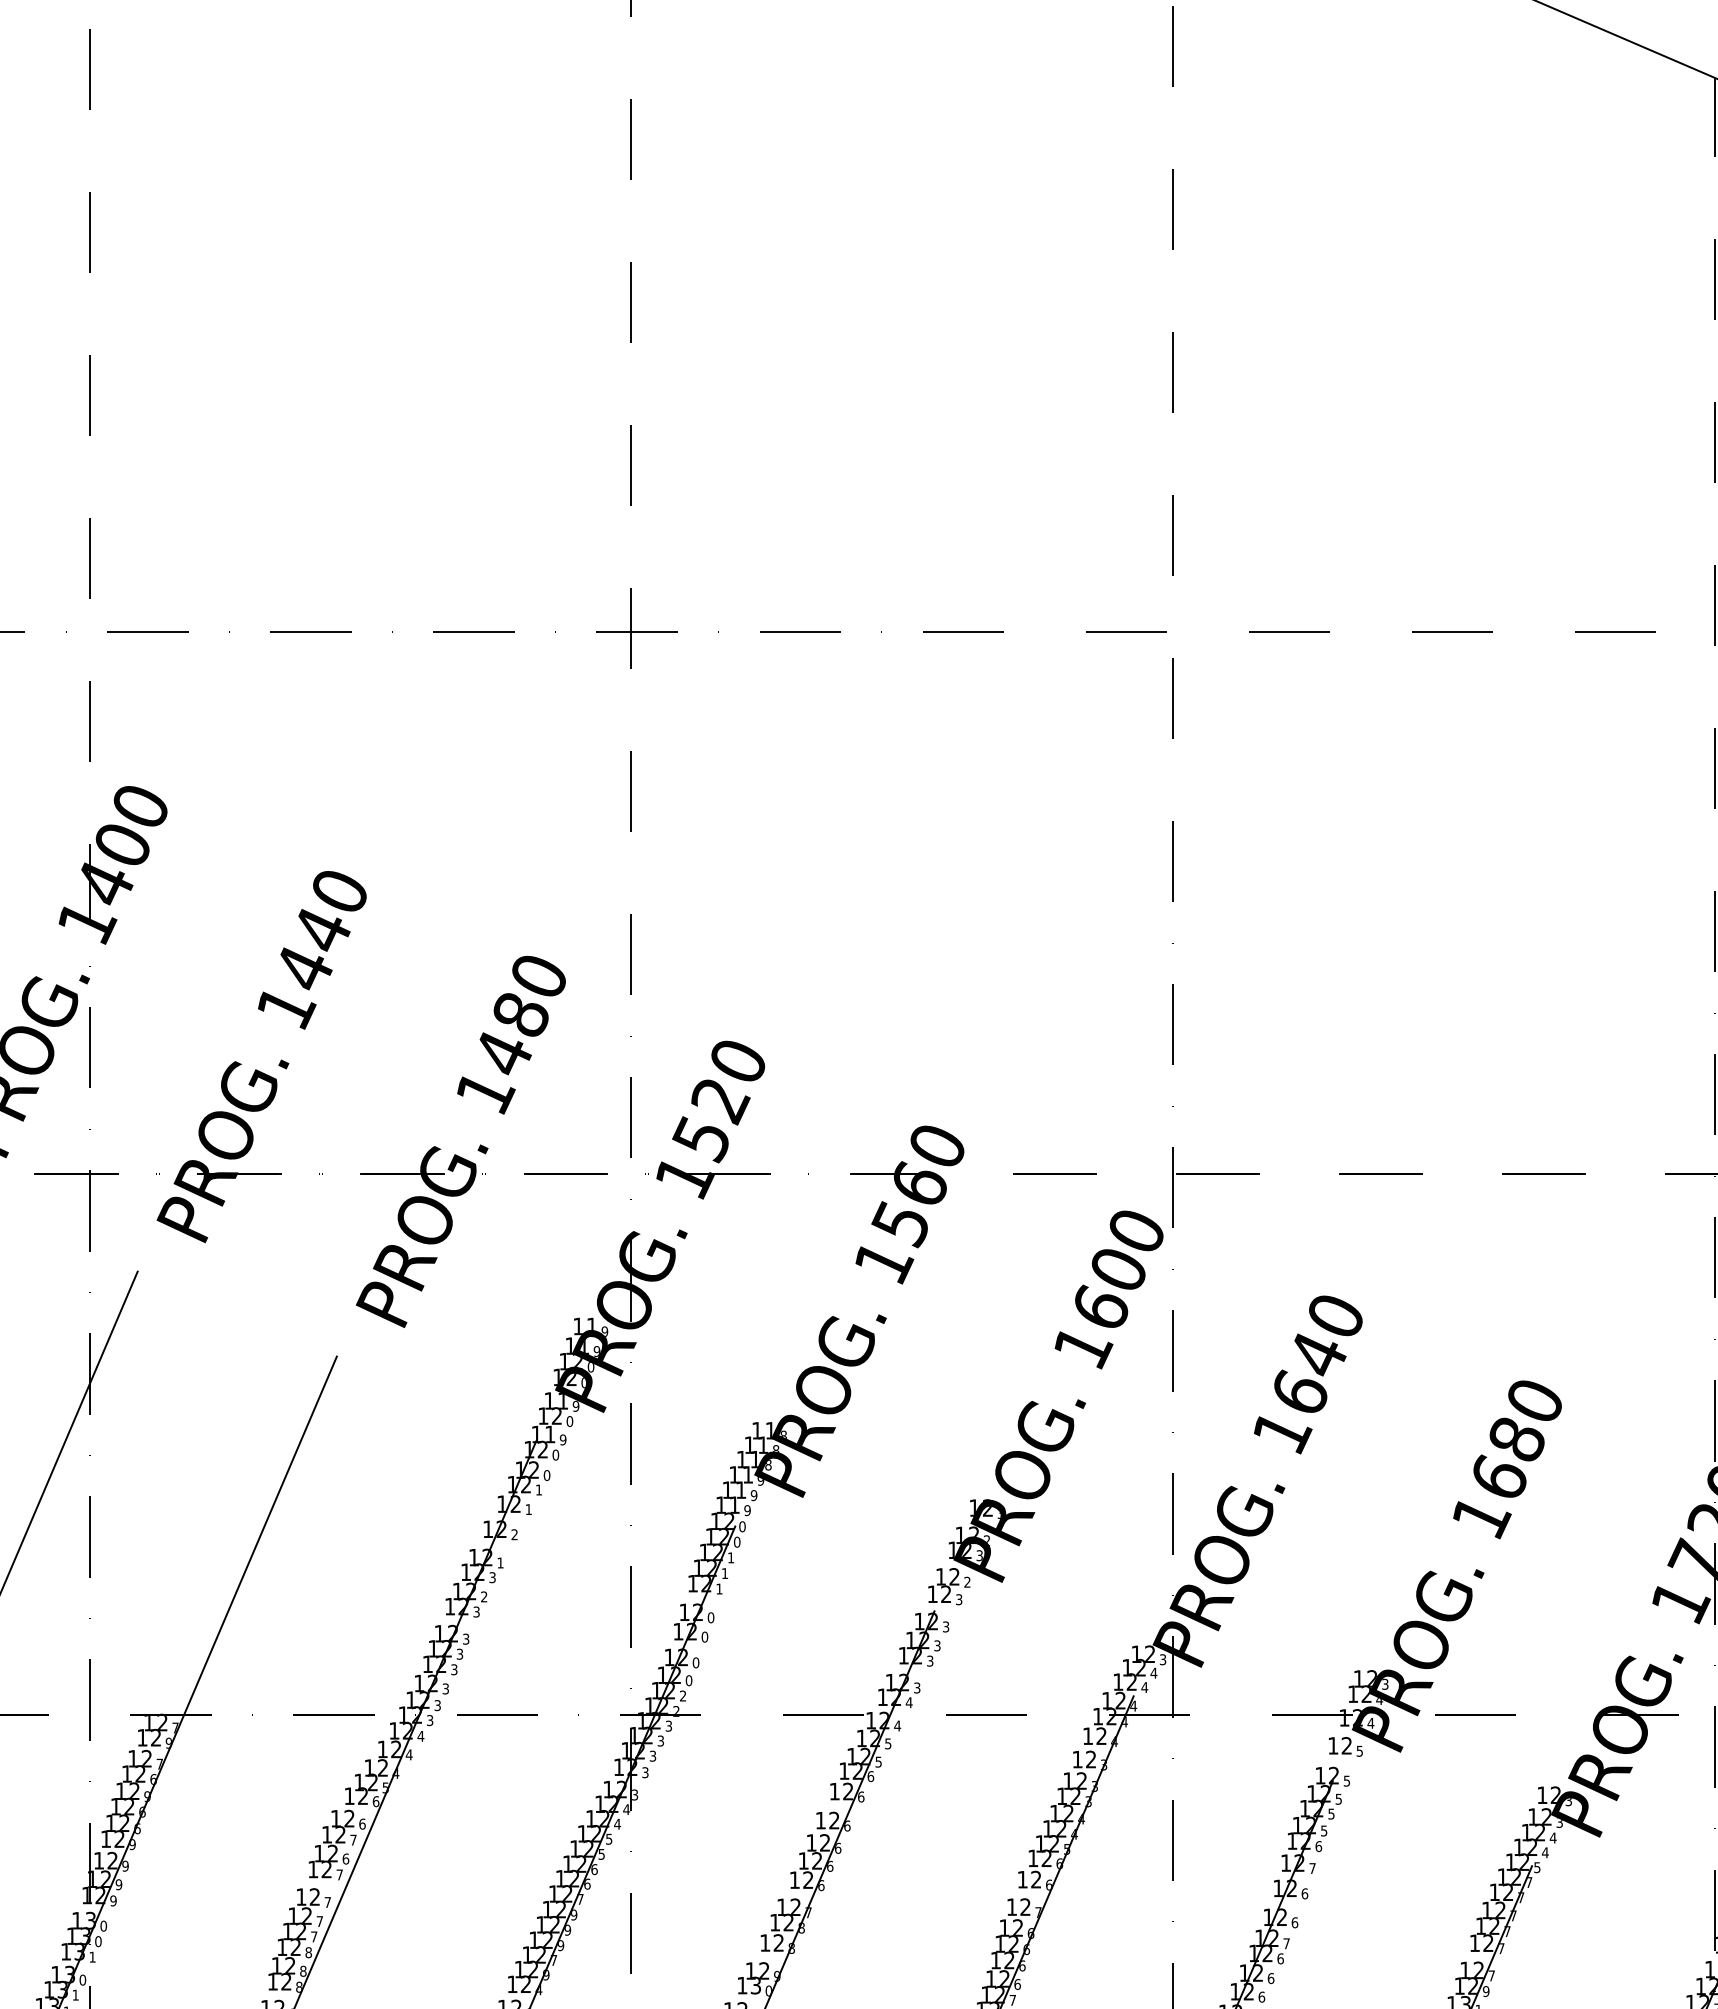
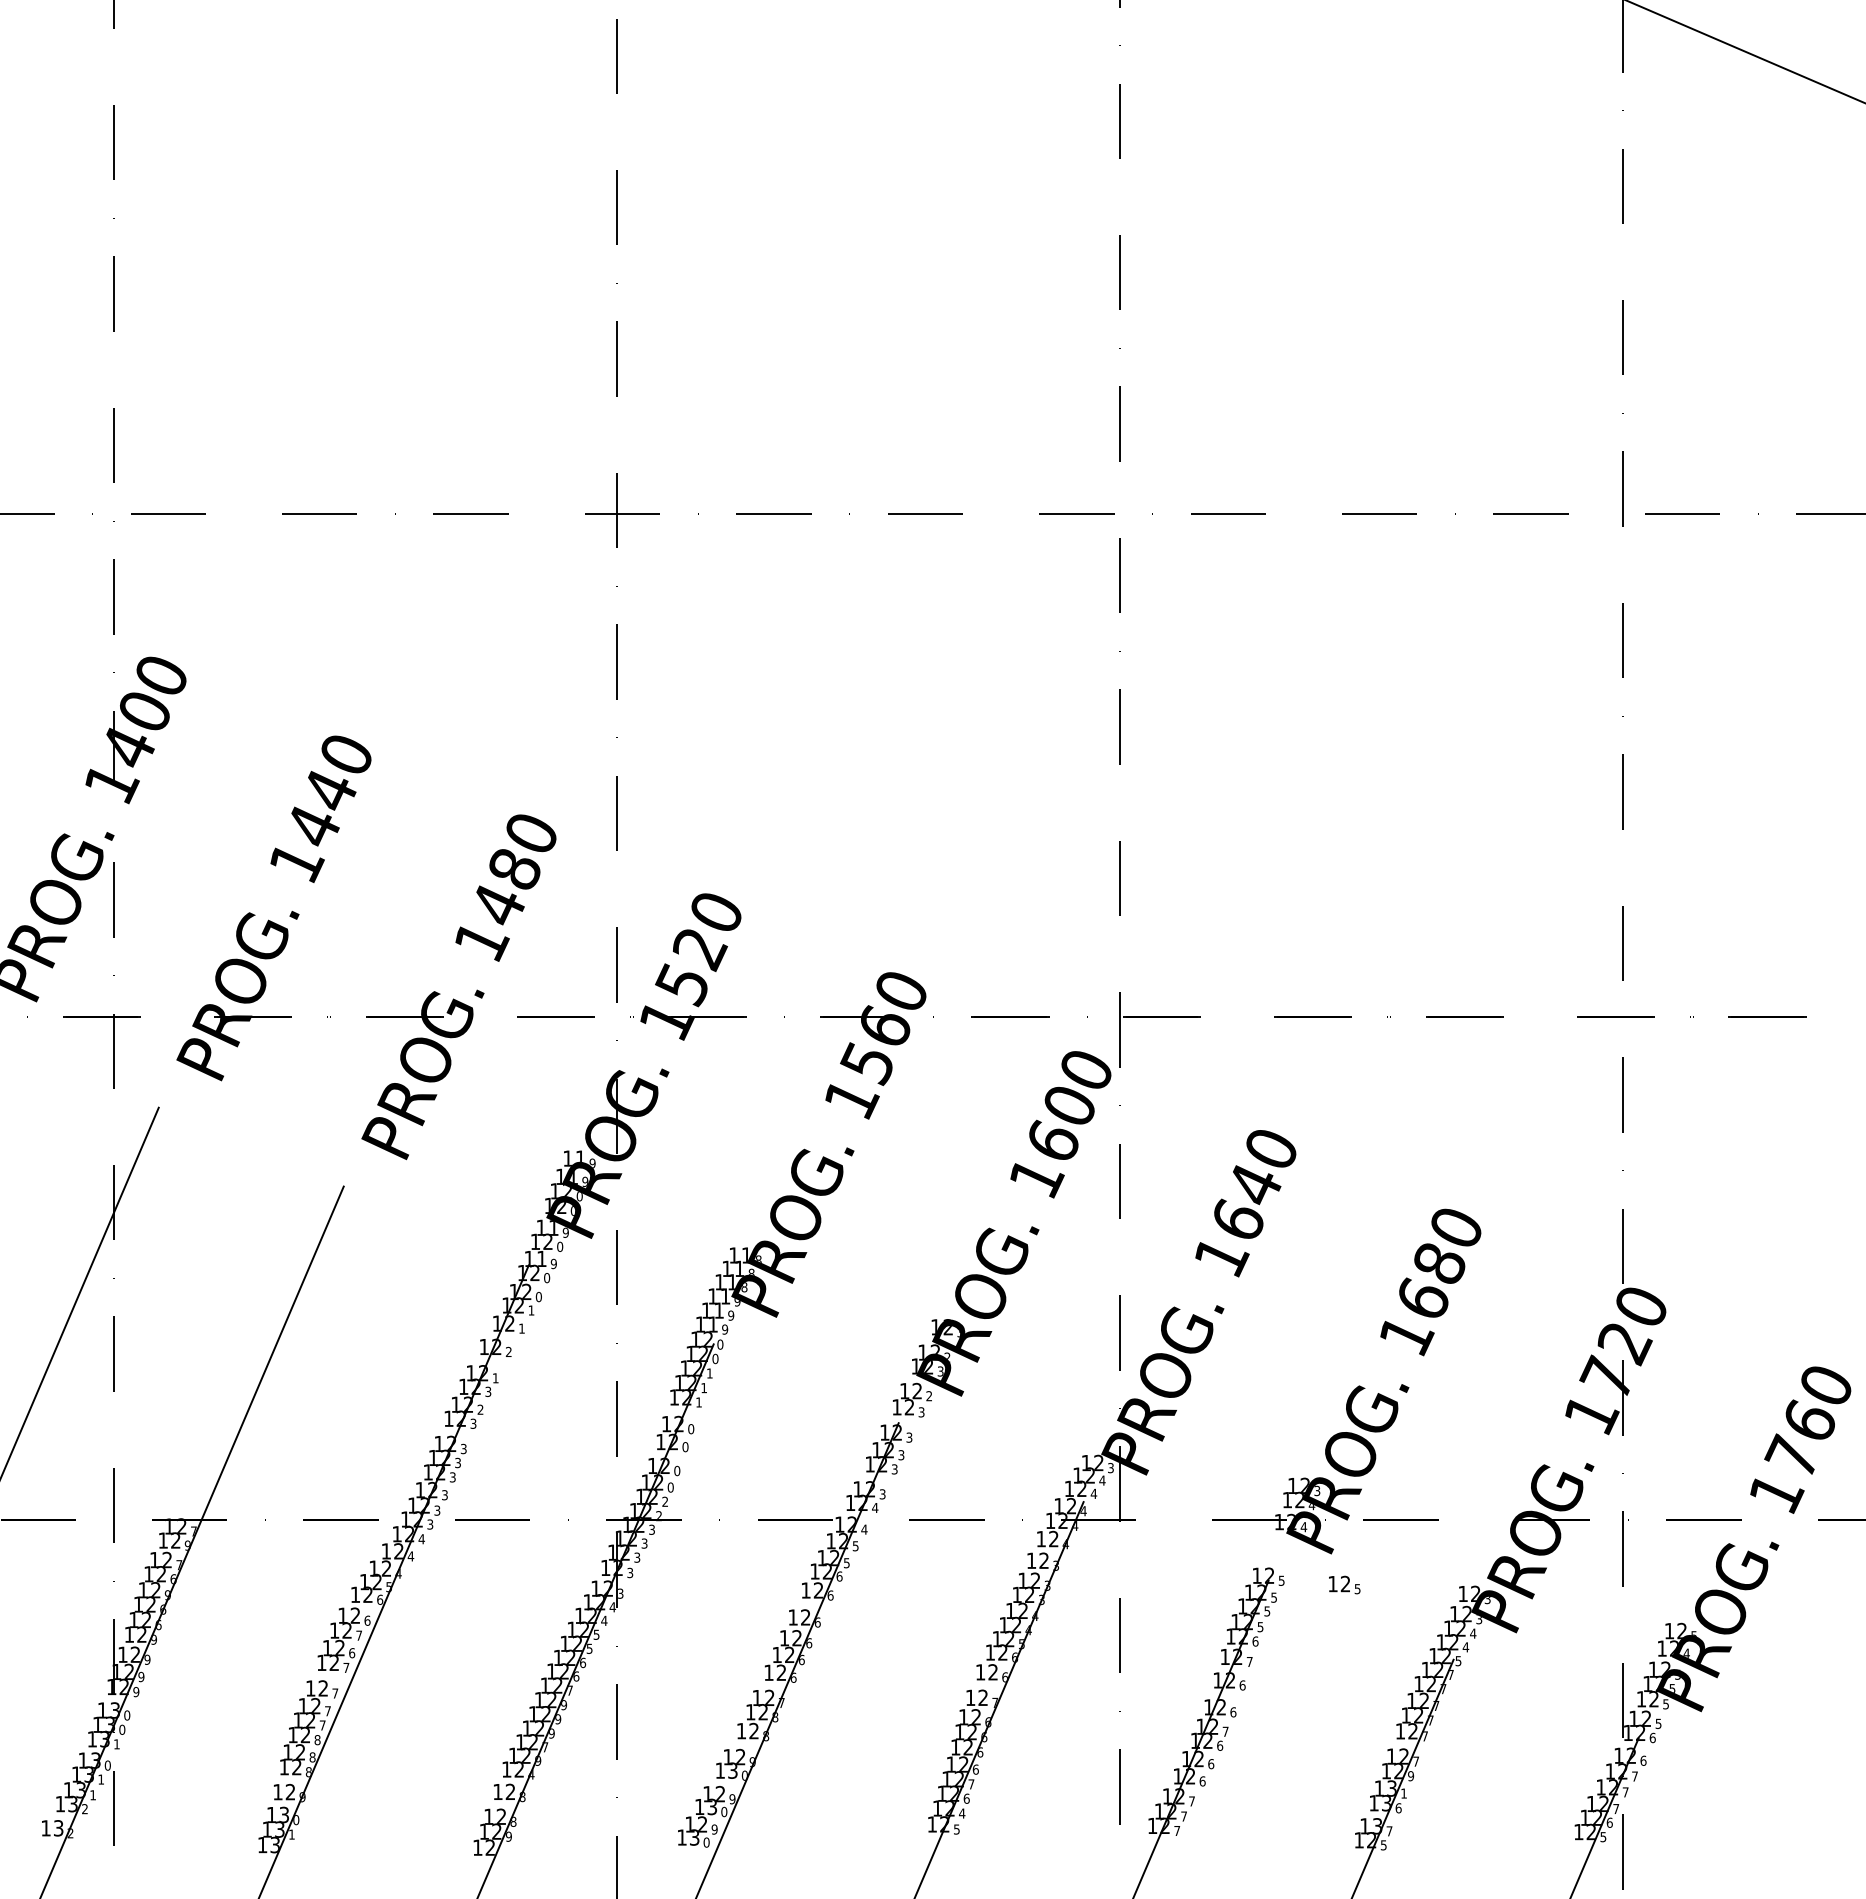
text: (1345, 1746) -> (1344, 1584), moved

